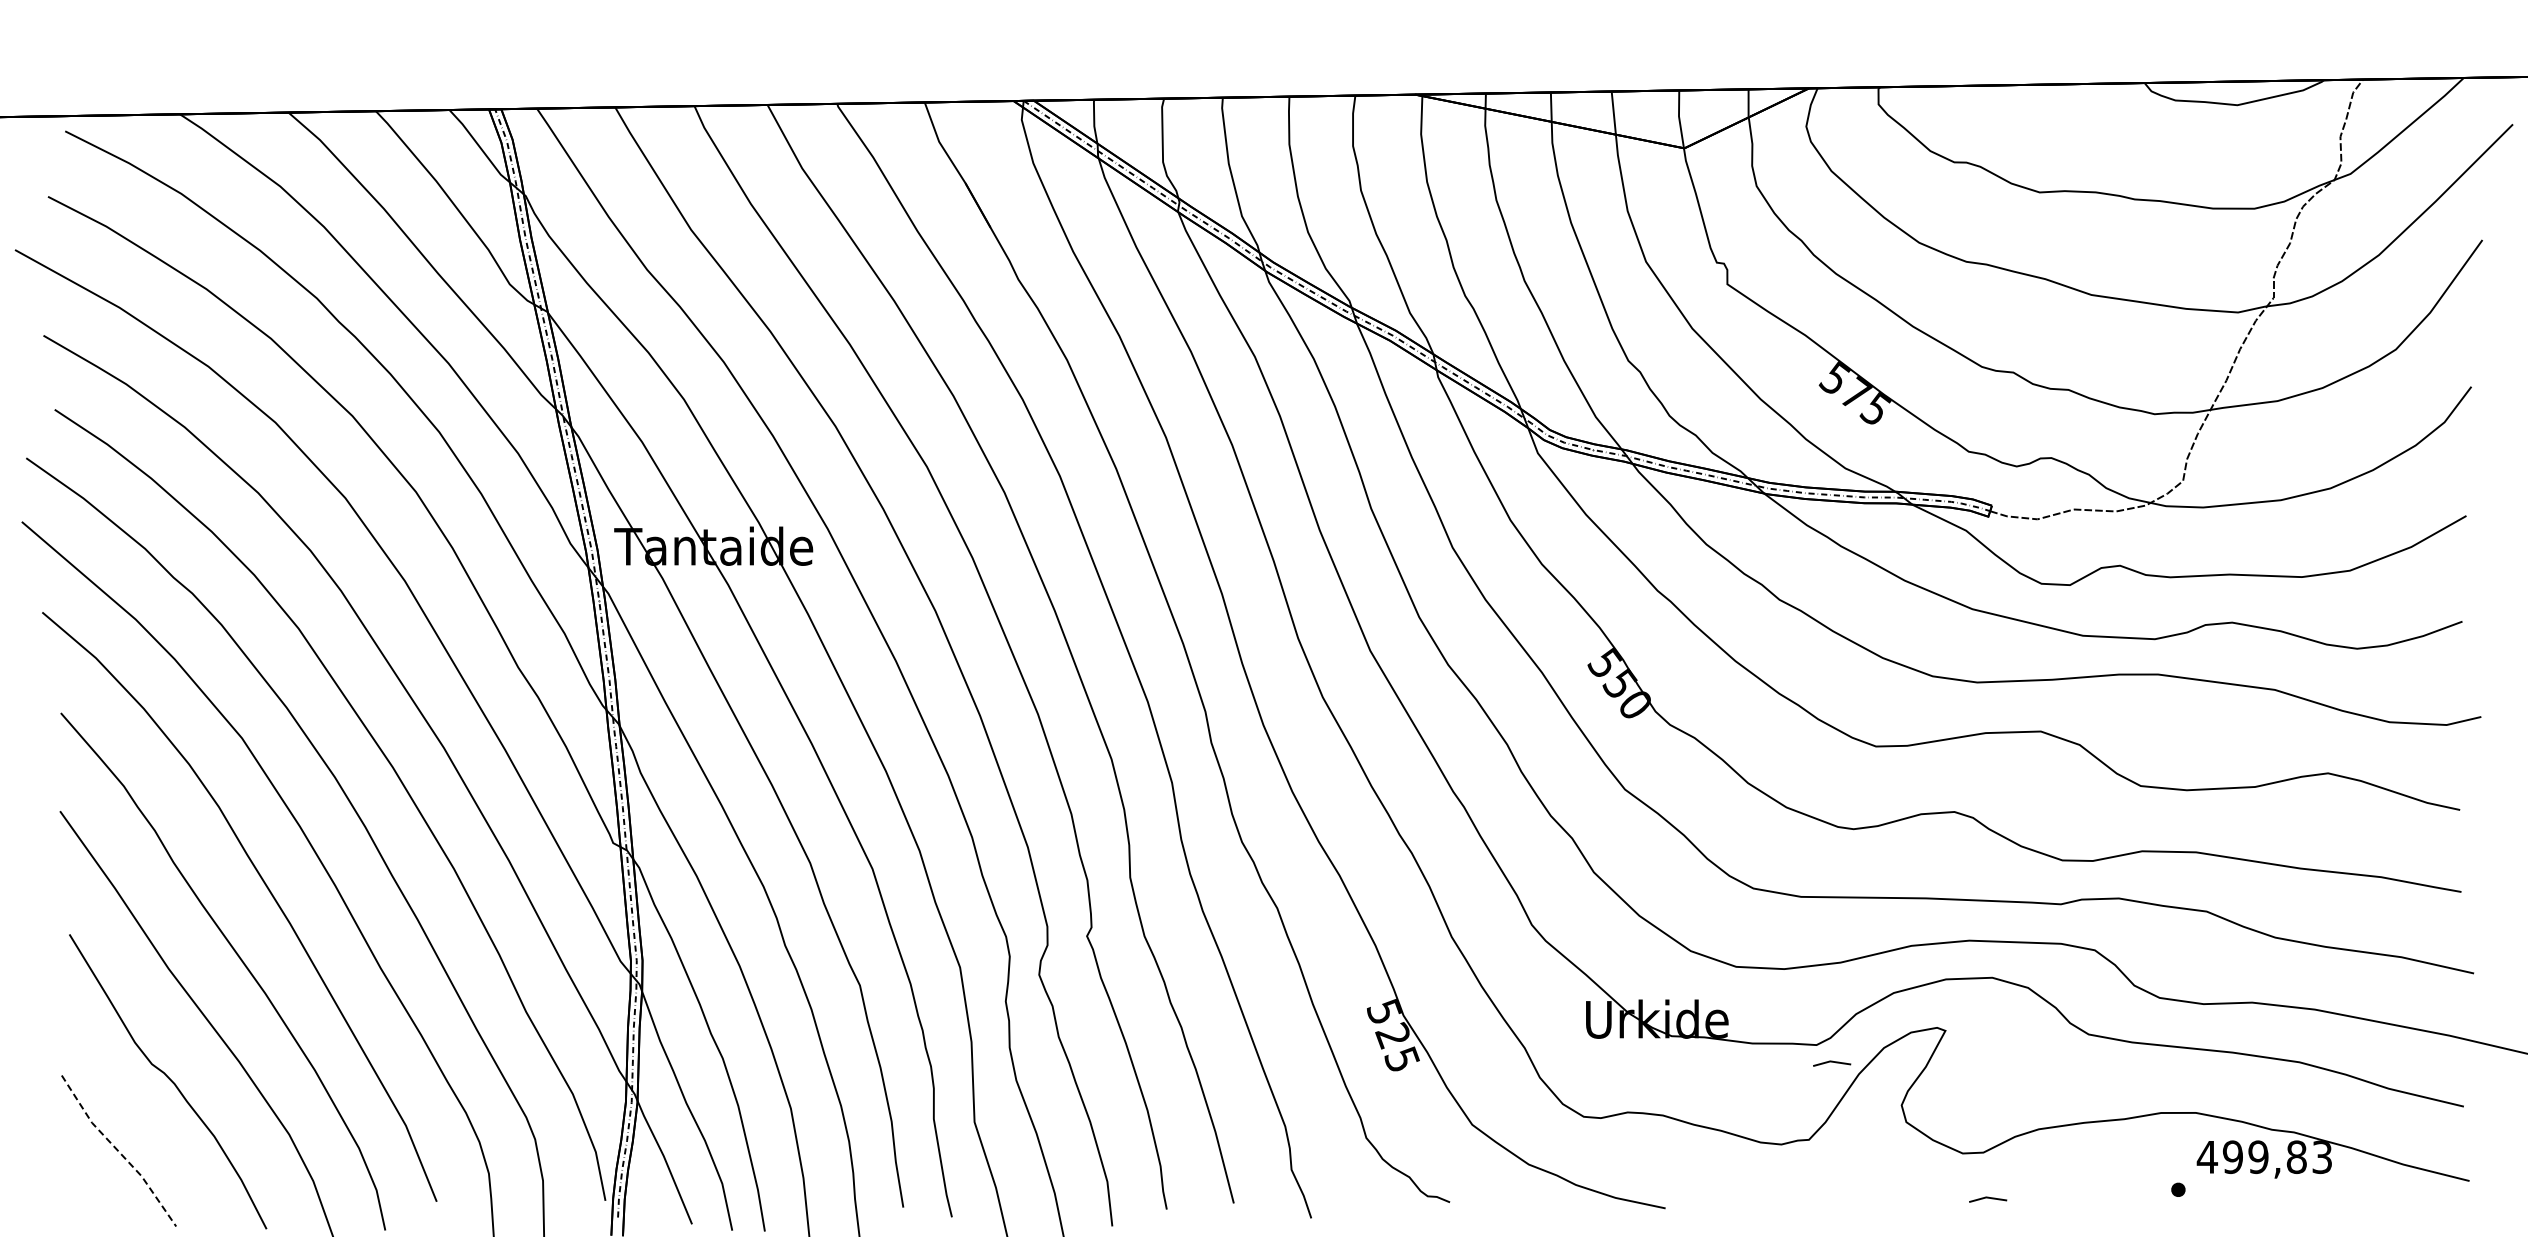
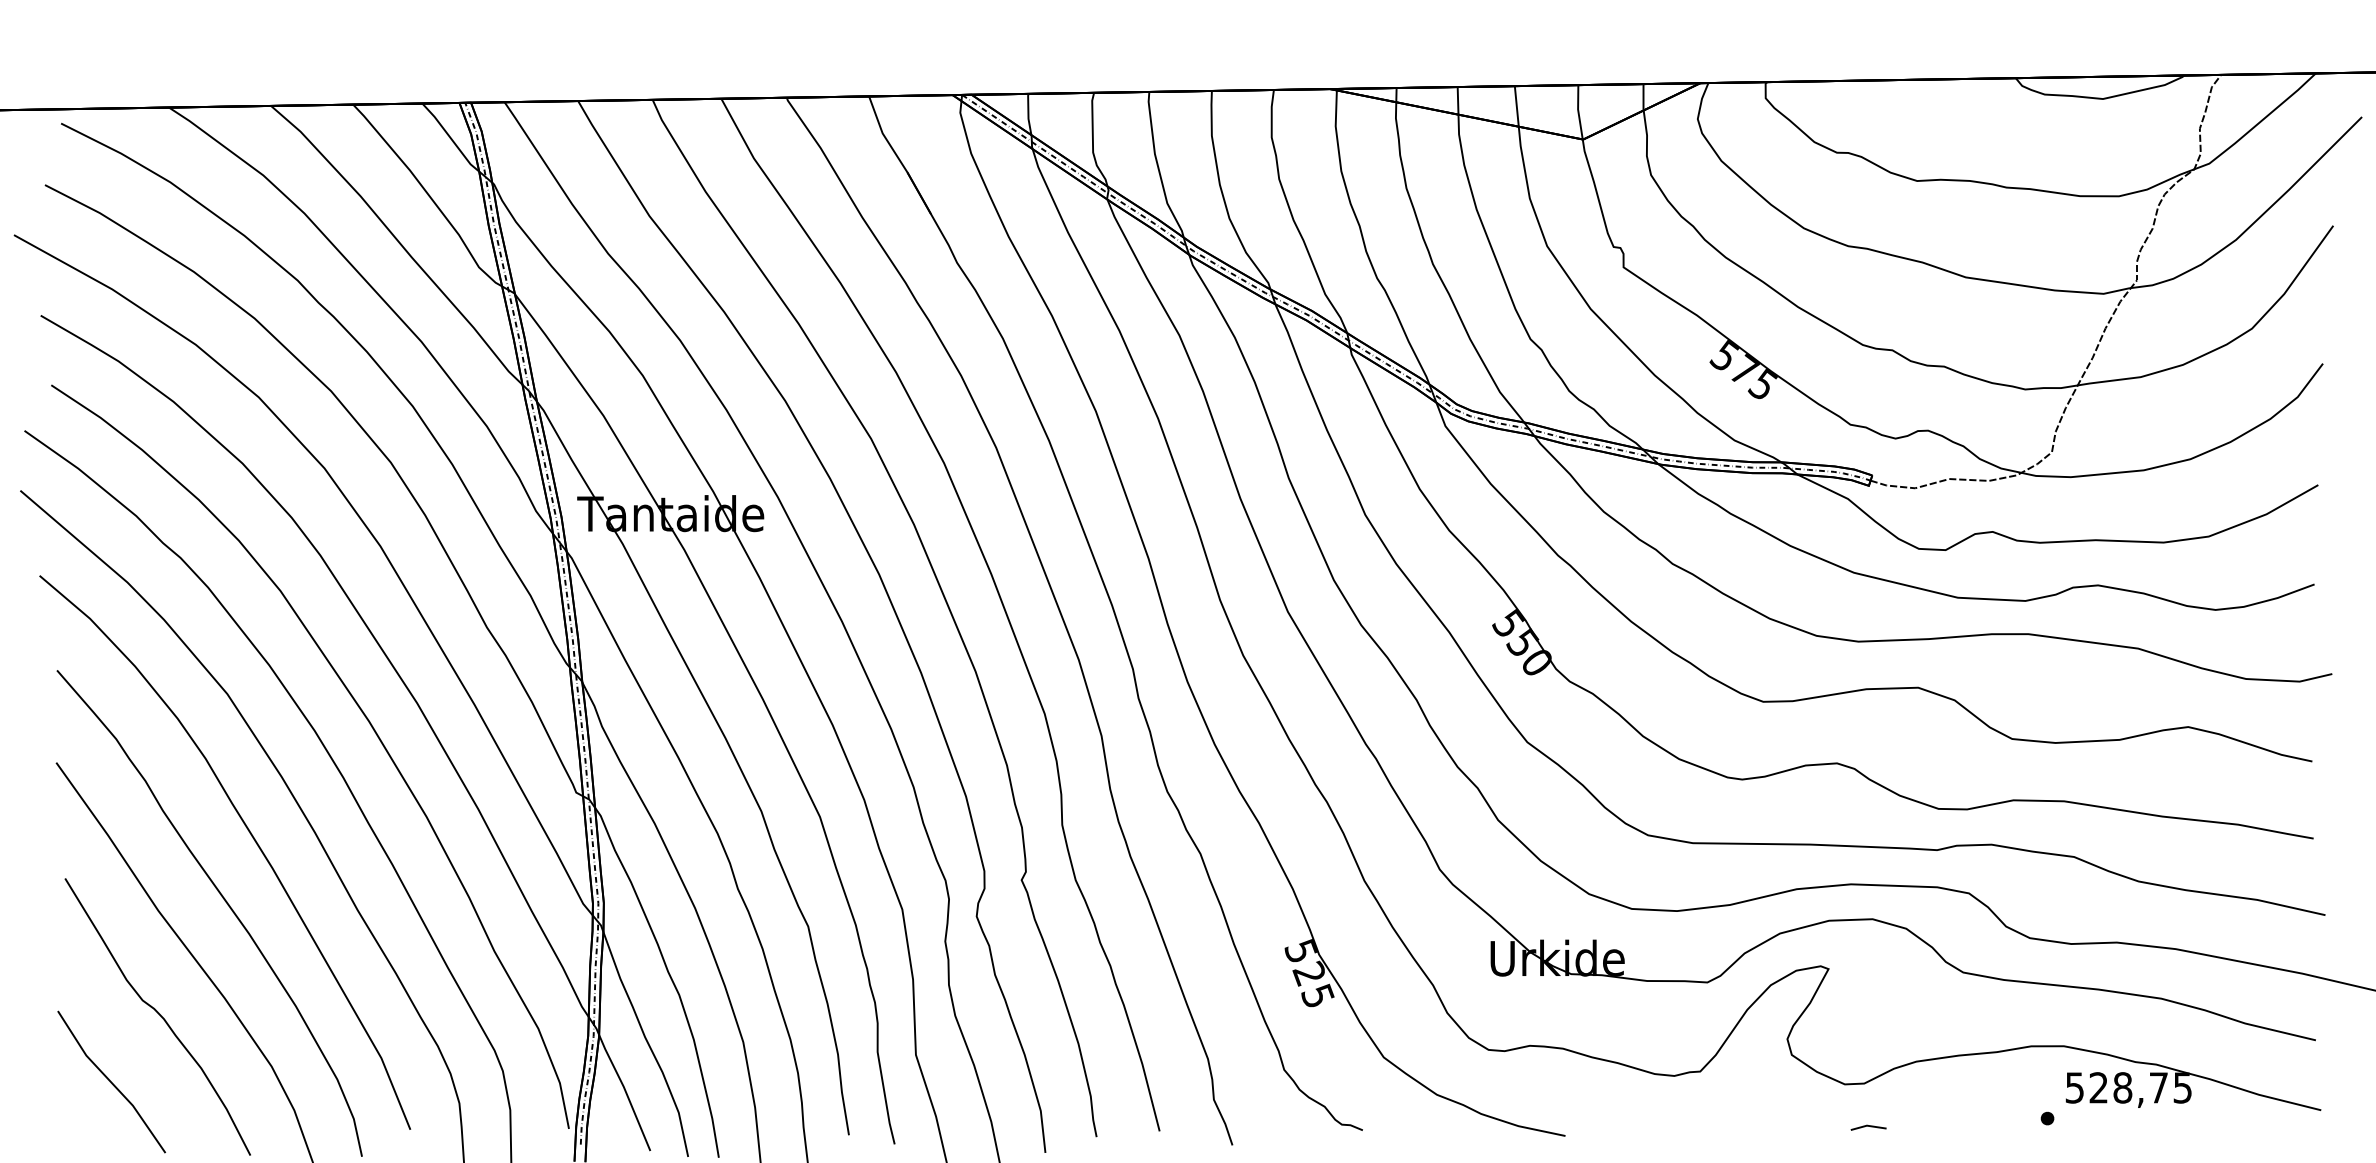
line: (1832, 1062) -> (1722, 998), removed
line: (118, 1151) -> (111, 1082), dashed -> solid
text: (2263, 1157) -> (2127, 1088), 499,83 -> 528,75

